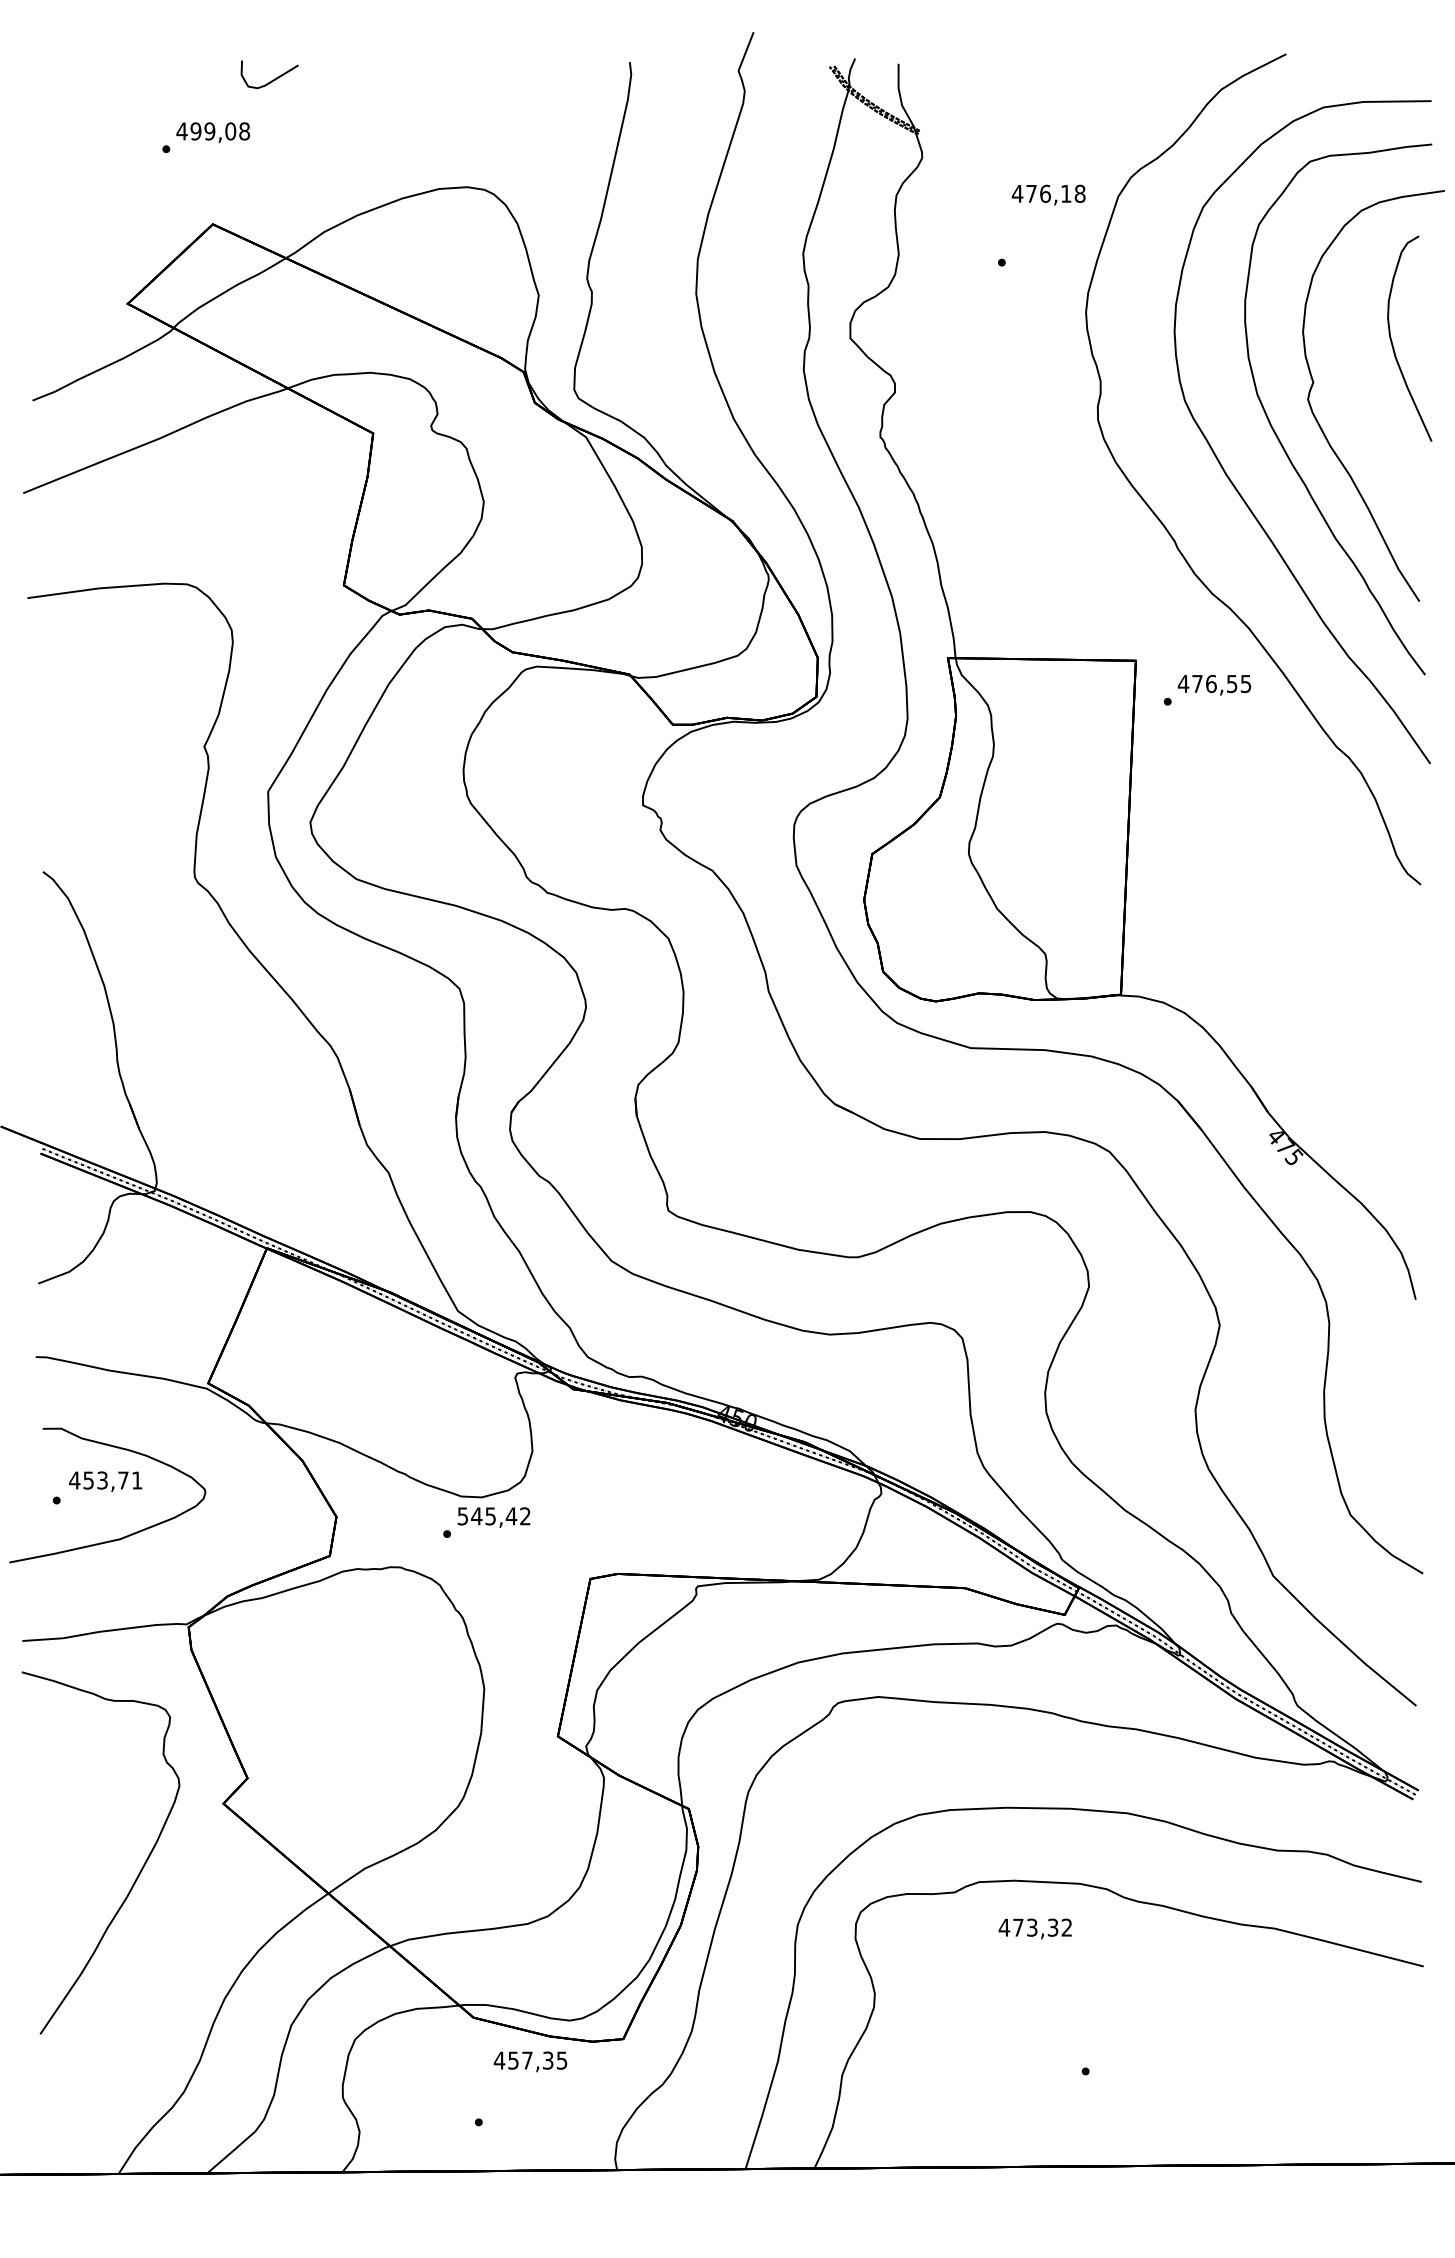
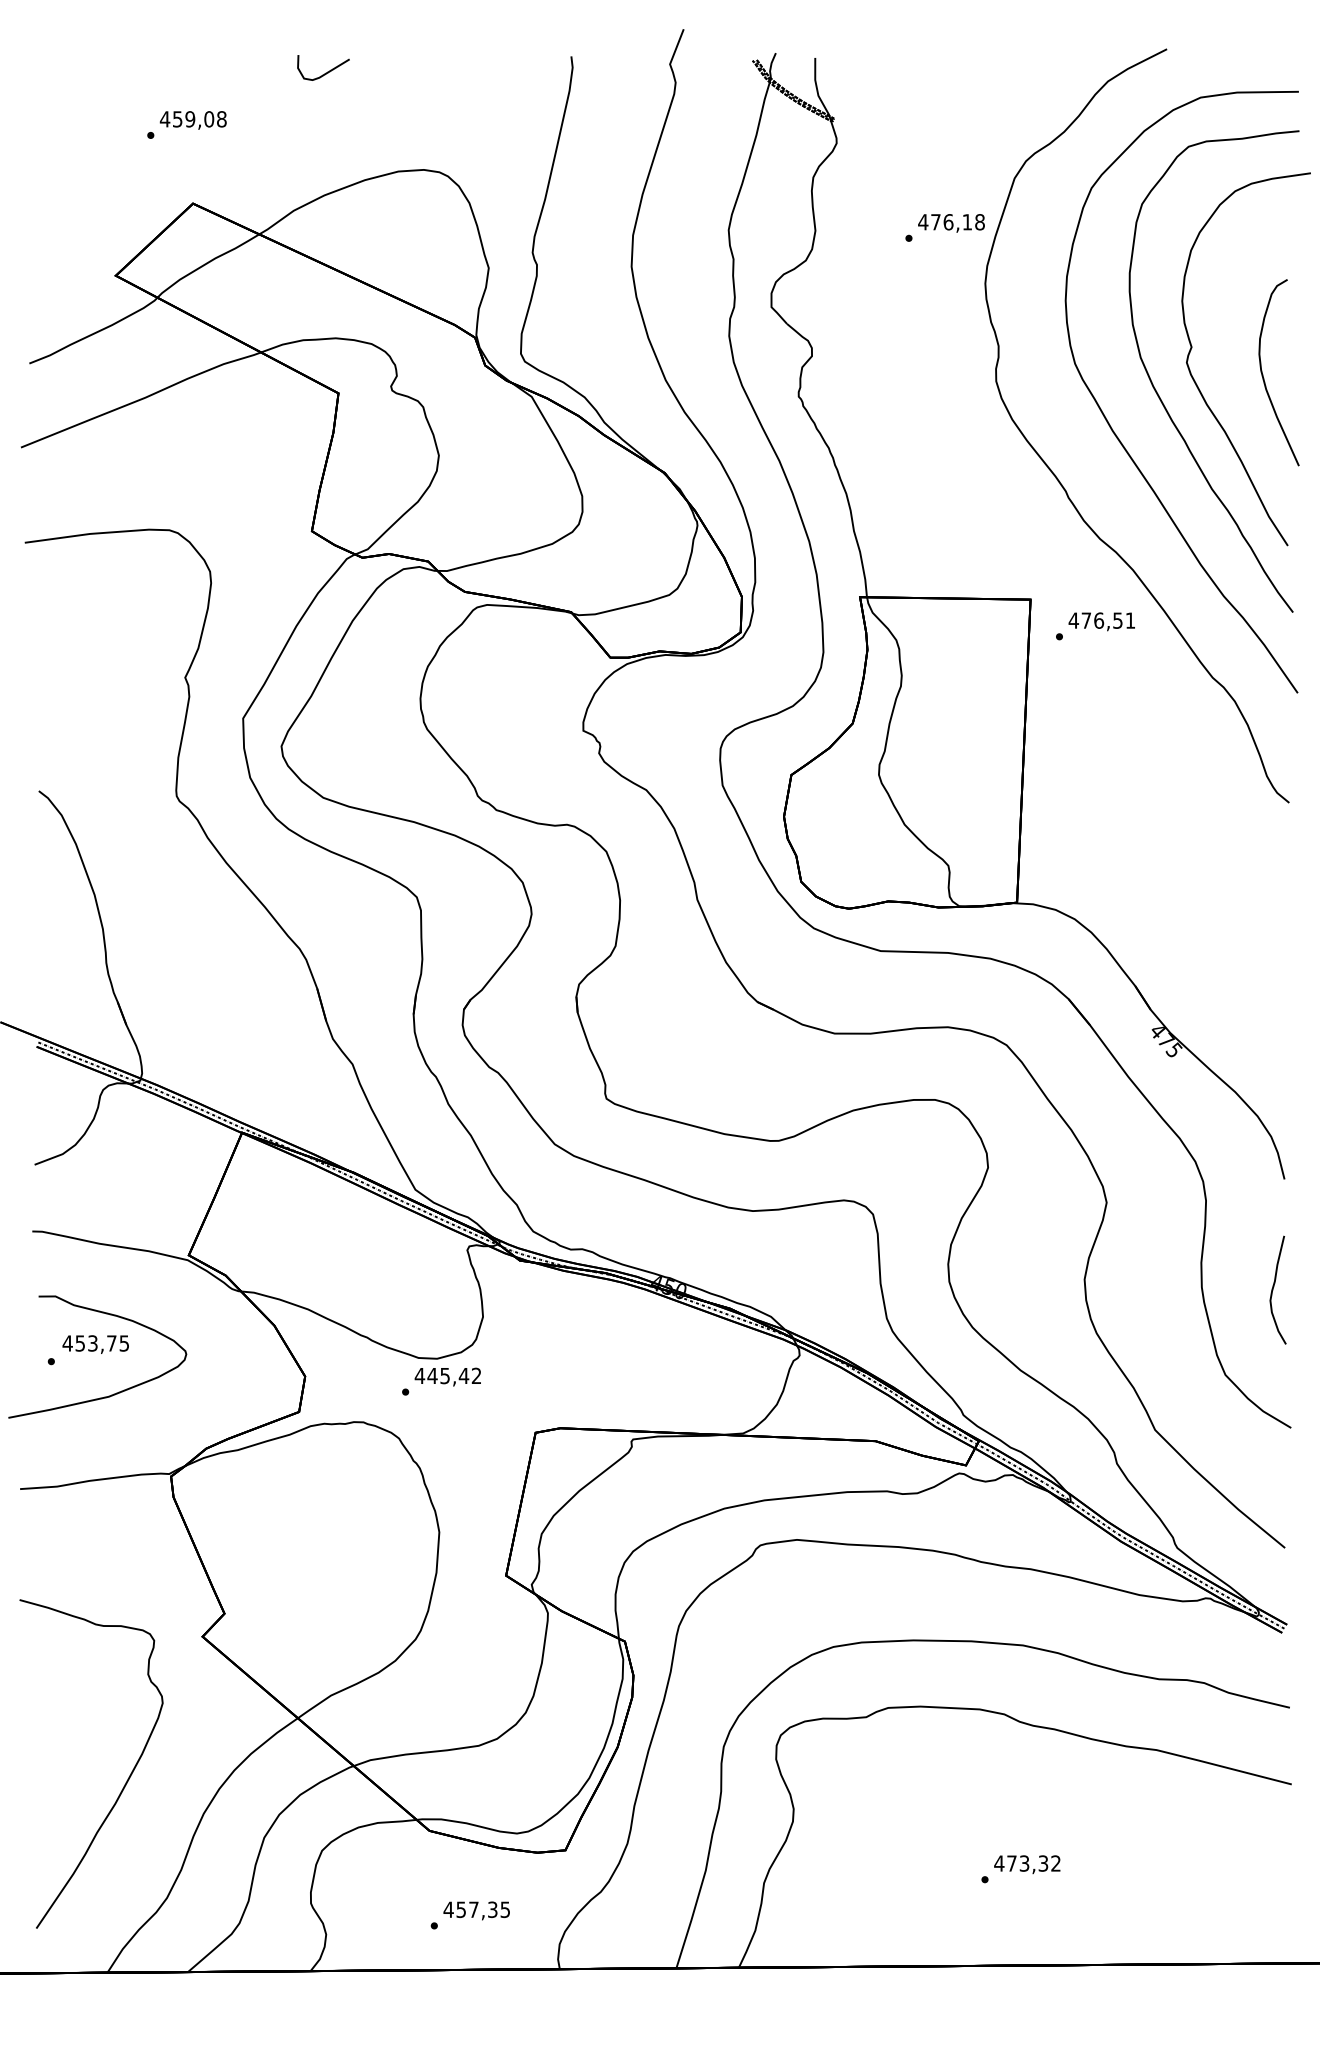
curve: (271, 80) -> (325, 73), moved
text: (195, 131) -> (177, 119), 499,08 -> 459,08
text: (1048, 194) -> (951, 222), moved
curve: (1393, 344) -> (1264, 377), moved
text: (1245, 684) -> (1130, 621), 476,55 -> 476,51
curve: (1404, 1418) -> (1274, 1287), added
text: (137, 1480) -> (124, 1343), 453,71 -> 453,75
text: (462, 1516) -> (419, 1376), 545,42 -> 445,42
curve: (139, 1871) -> (126, 1780), moved
text: (1034, 1928) -> (1026, 1864), moved
text: (530, 2061) -> (476, 1910), moved

